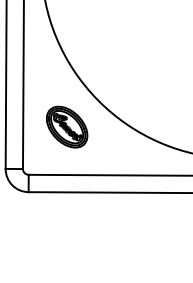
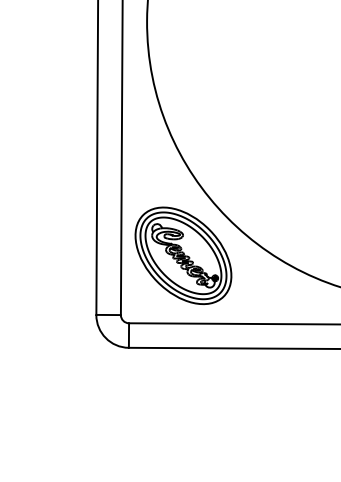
part: (67, 127) -> (183, 255), size x1.67

